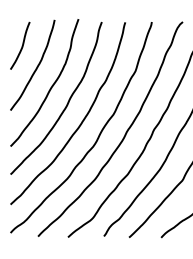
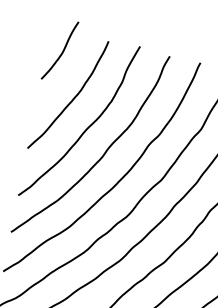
curve: (21, 46) -> (61, 51), moved

